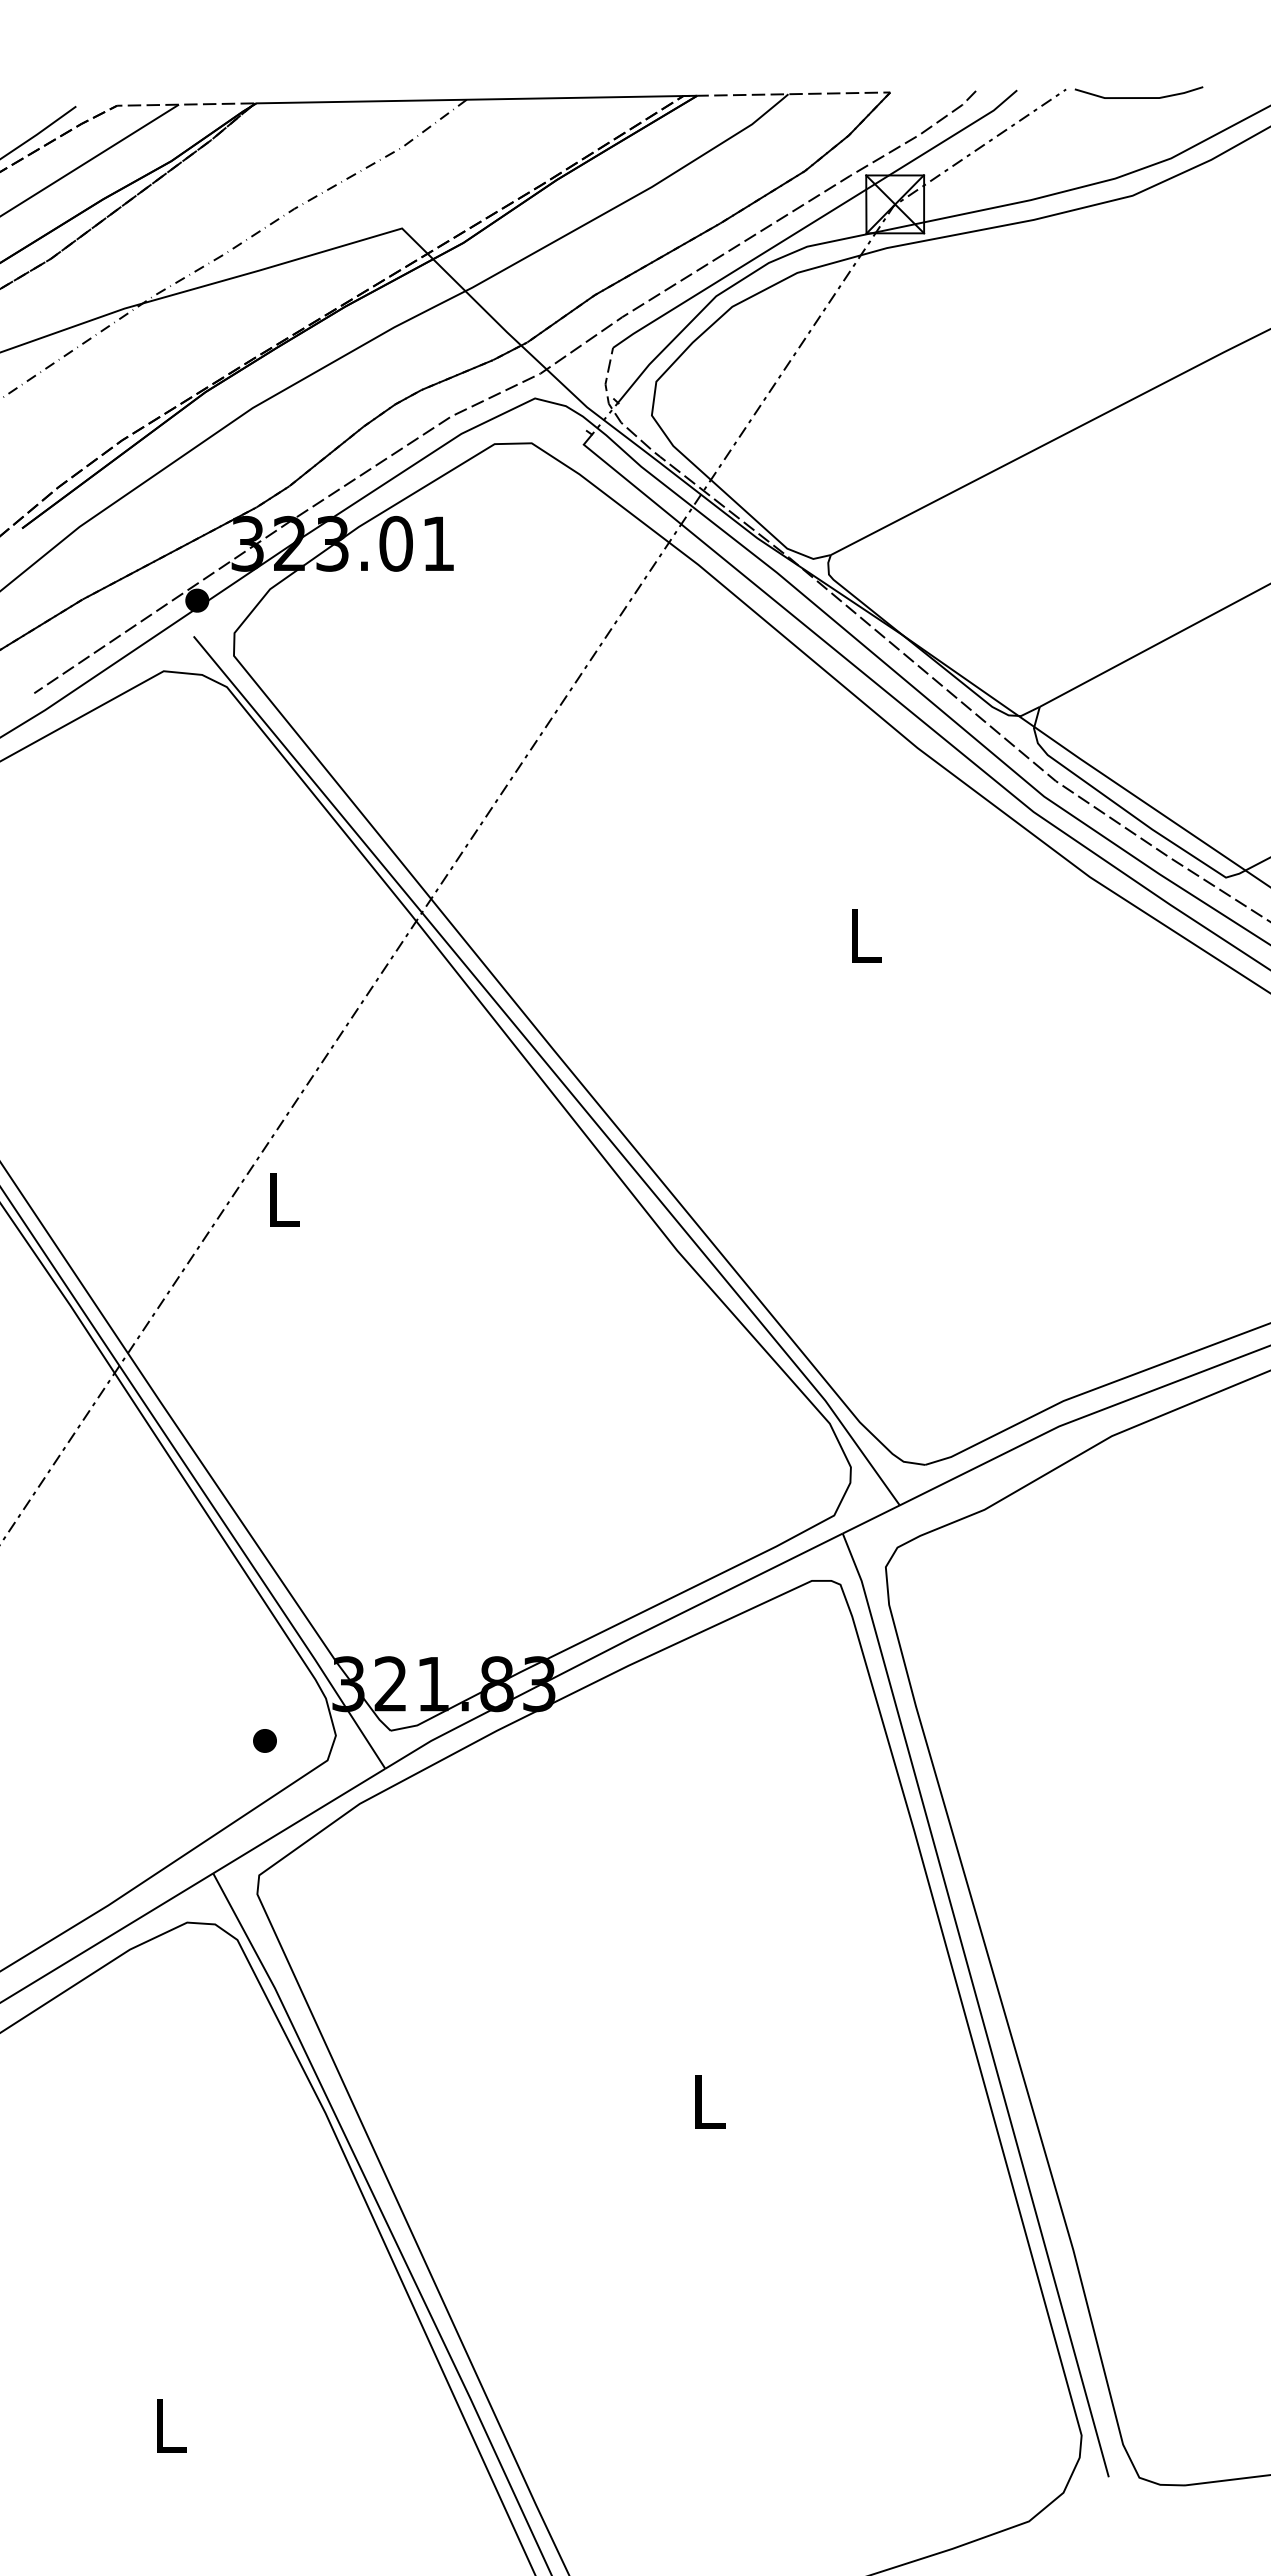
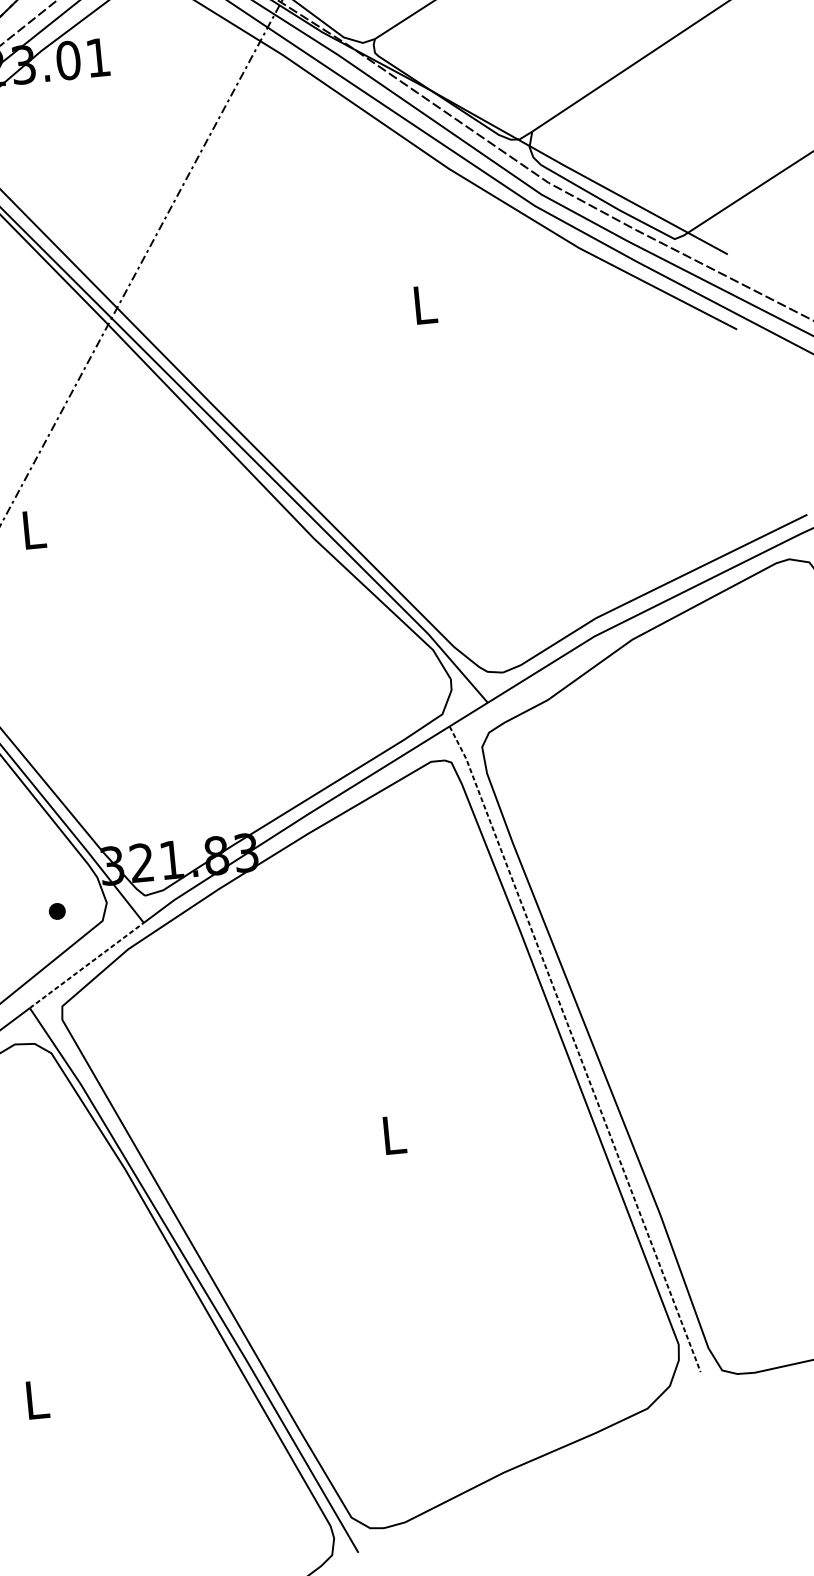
line: (299, 1821) -> (87, 965), solid -> dashed
line: (978, 2004) -> (577, 1048), solid -> dashed

